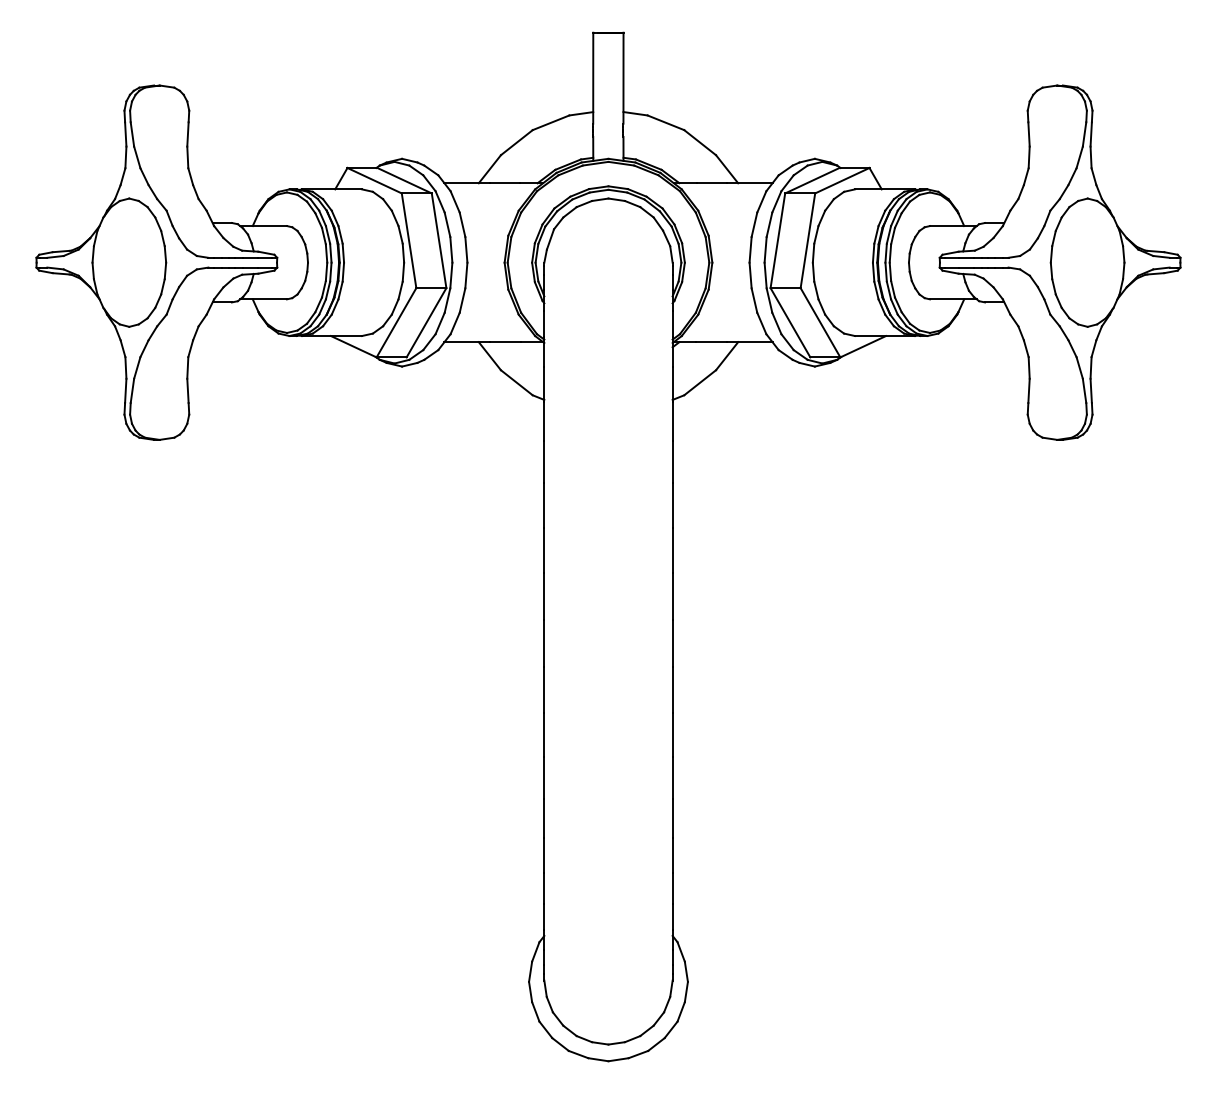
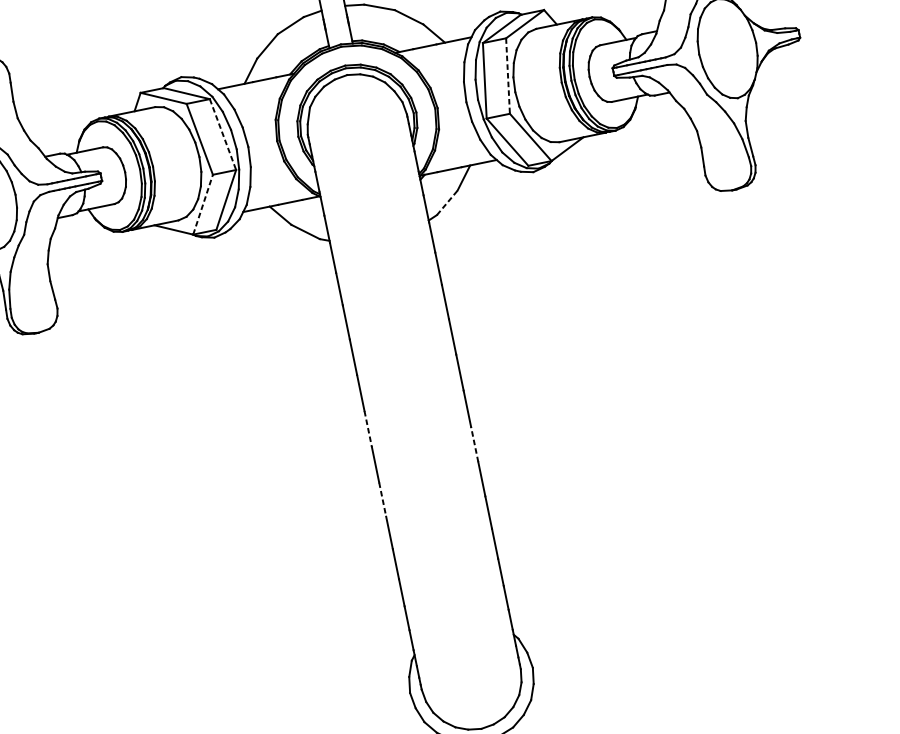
line: (439, 240) -> (223, 134), solid -> dashed
line: (807, 240) -> (507, 75), solid -> dashed
line: (396, 322) -> (203, 204), solid -> dashed
line: (700, 382) -> (447, 202), solid -> dashed
line: (544, 643) -> (368, 429), solid -> dashed
line: (672, 689) -> (474, 444), solid -> dashed
line: (544, 735) -> (382, 500), solid -> dashed

